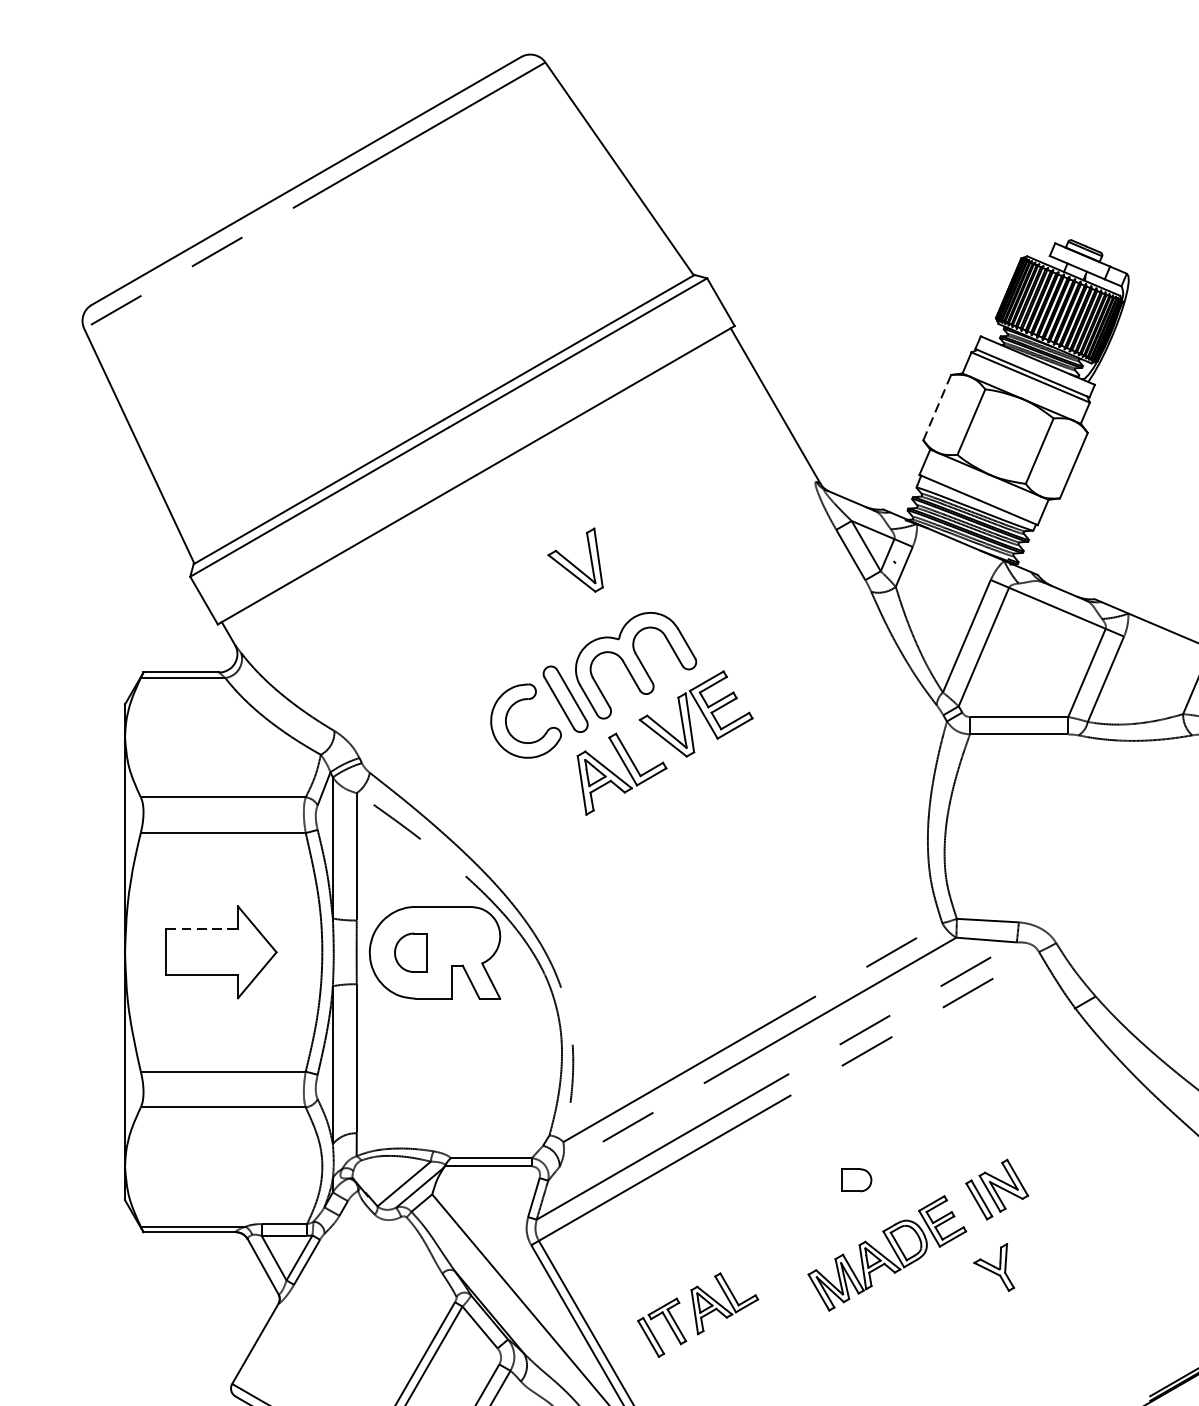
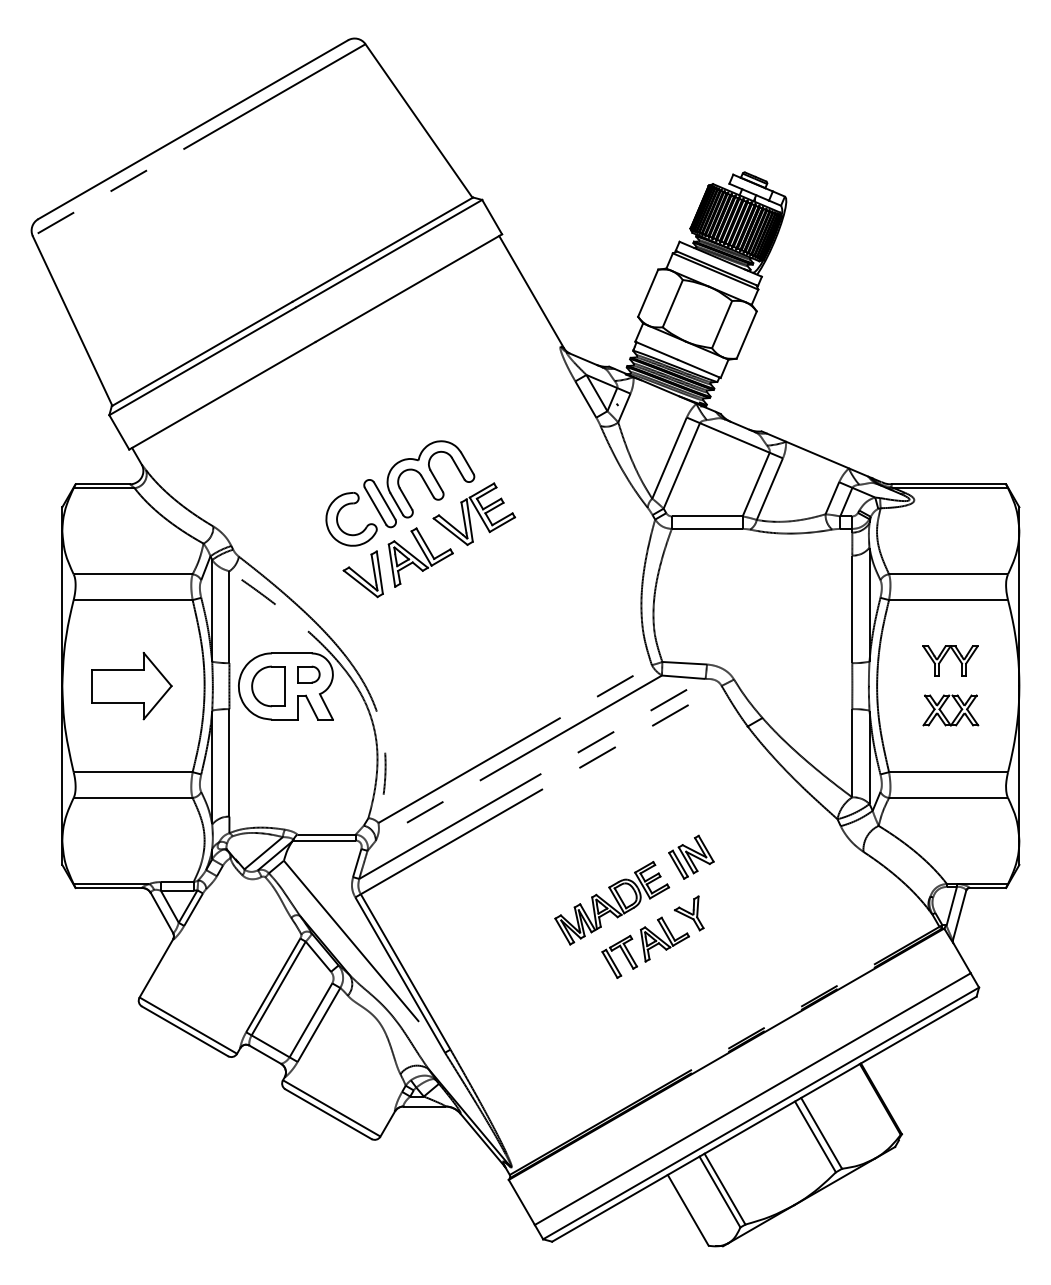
line: (937, 408) -> (648, 293), dashed -> solid
part: (574, 560) -> (362, 574), moved
line: (201, 929) -> (117, 669), dashed -> solid
part: (410, 952) -> (268, 686), size x1.43
part: (855, 1180) -> (308, 674), moved
part: (697, 1314) -> (645, 947), moved

